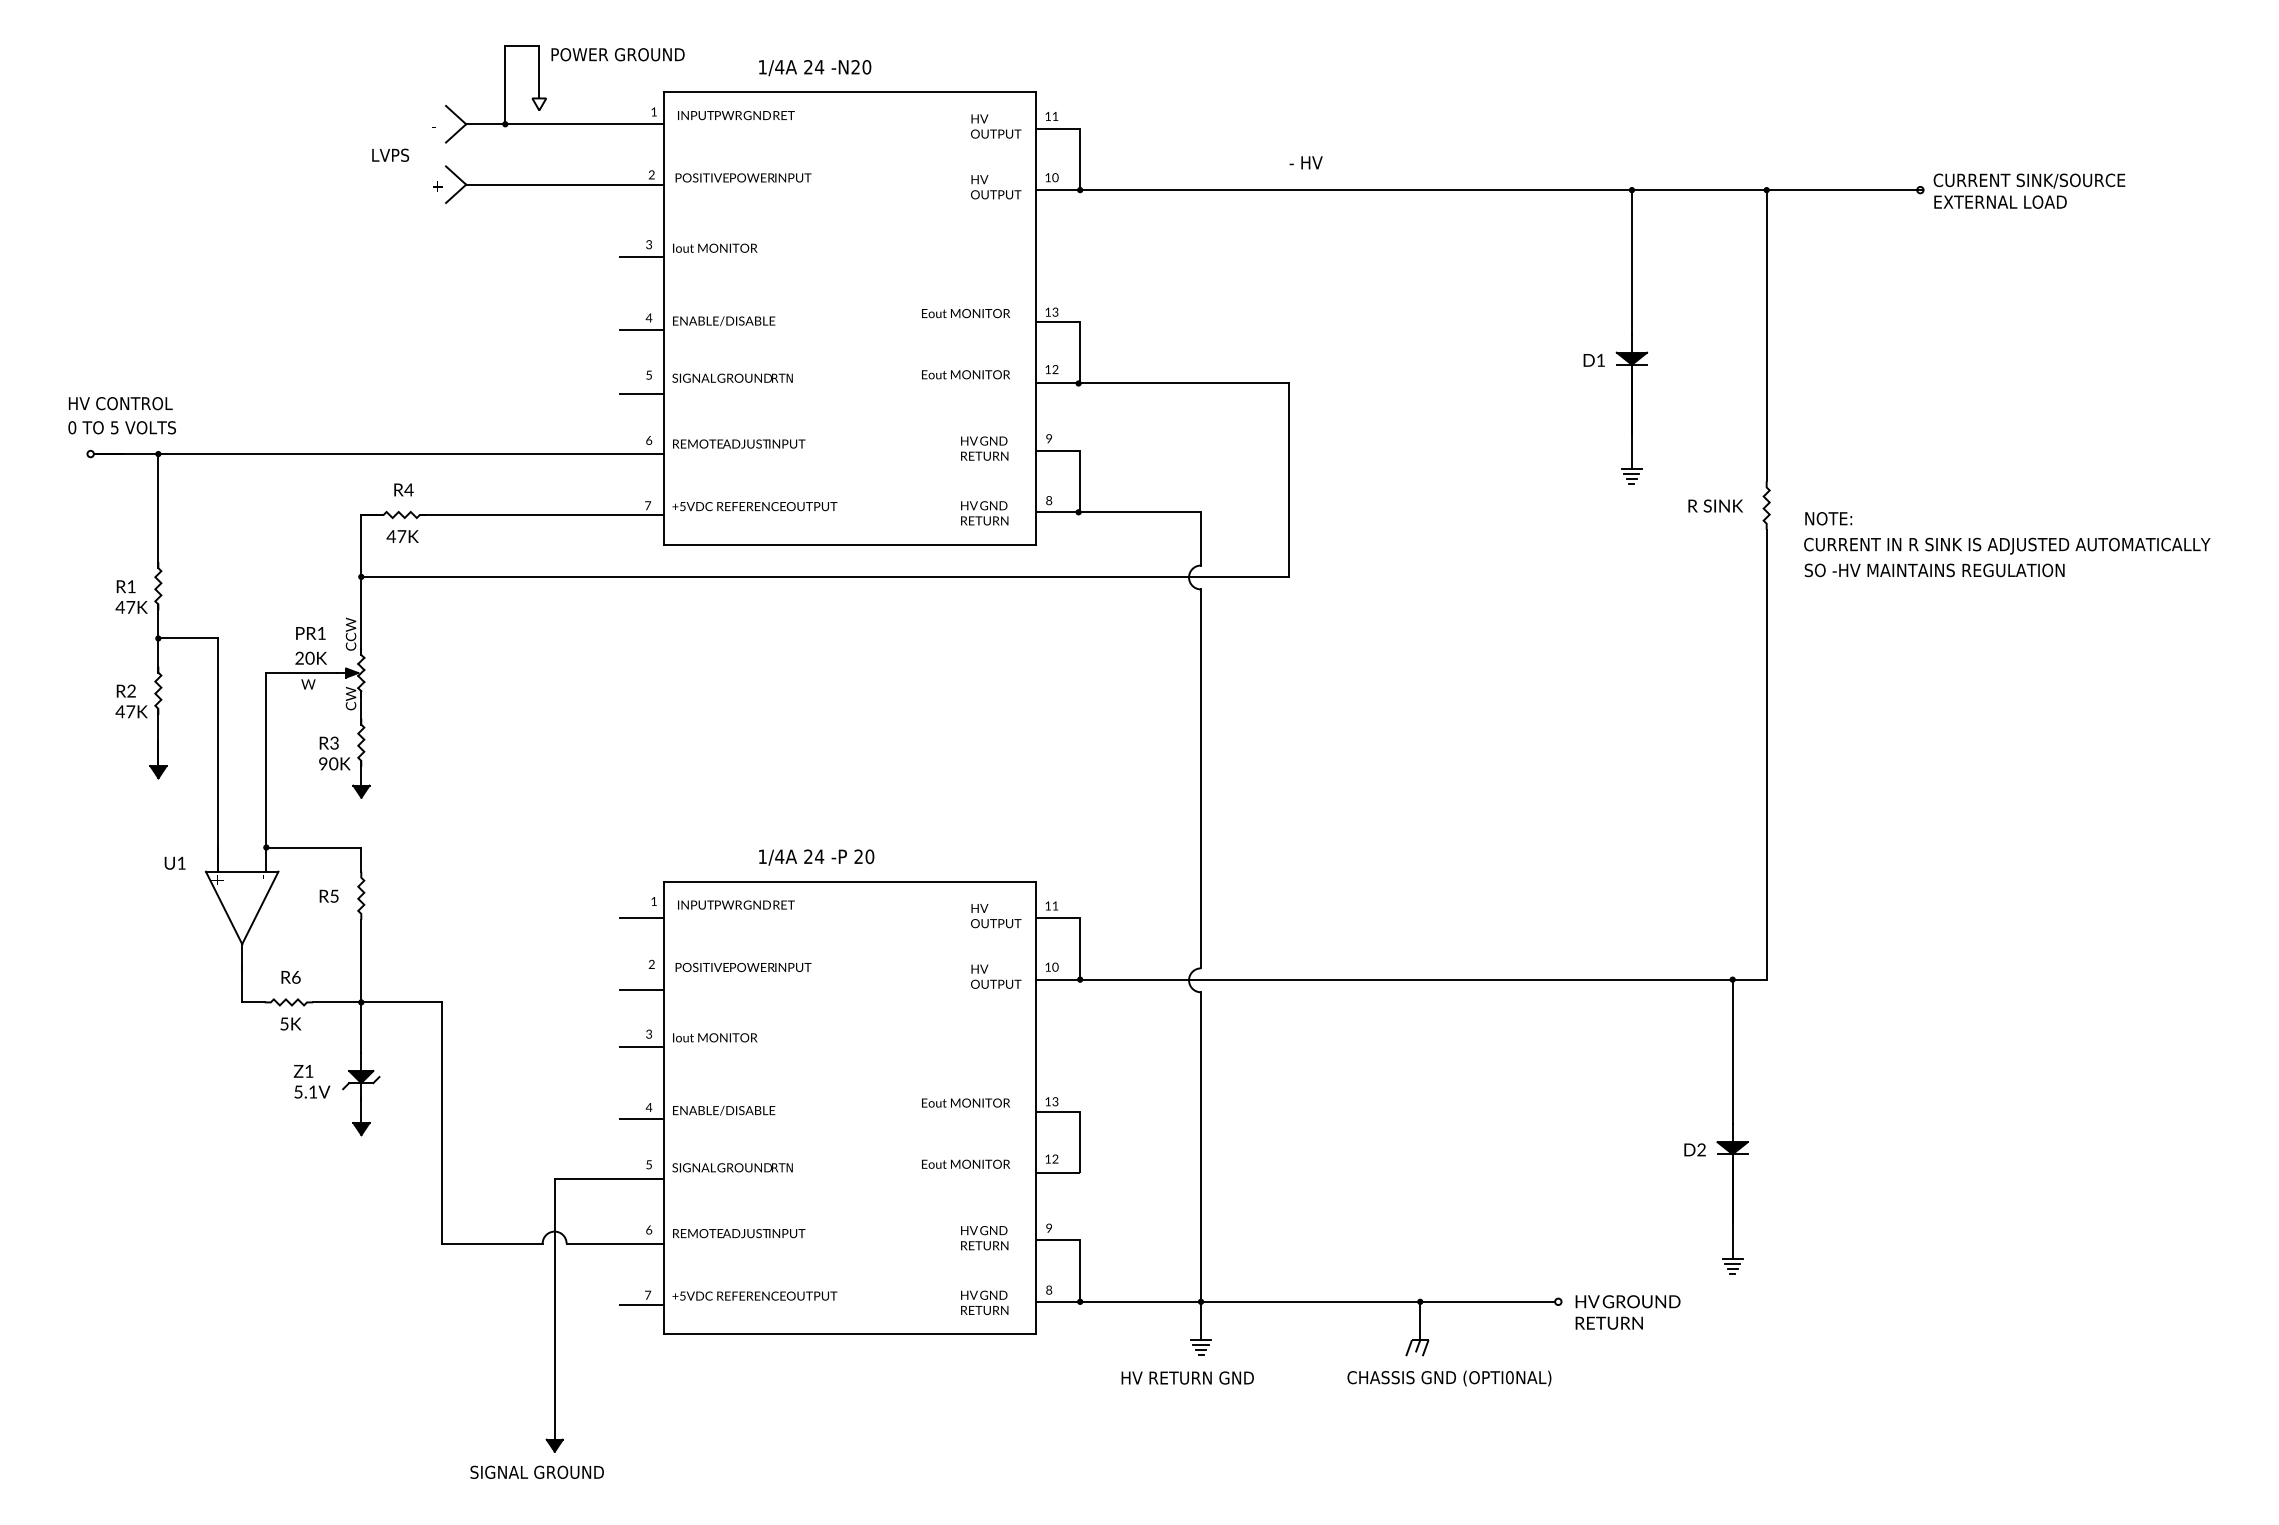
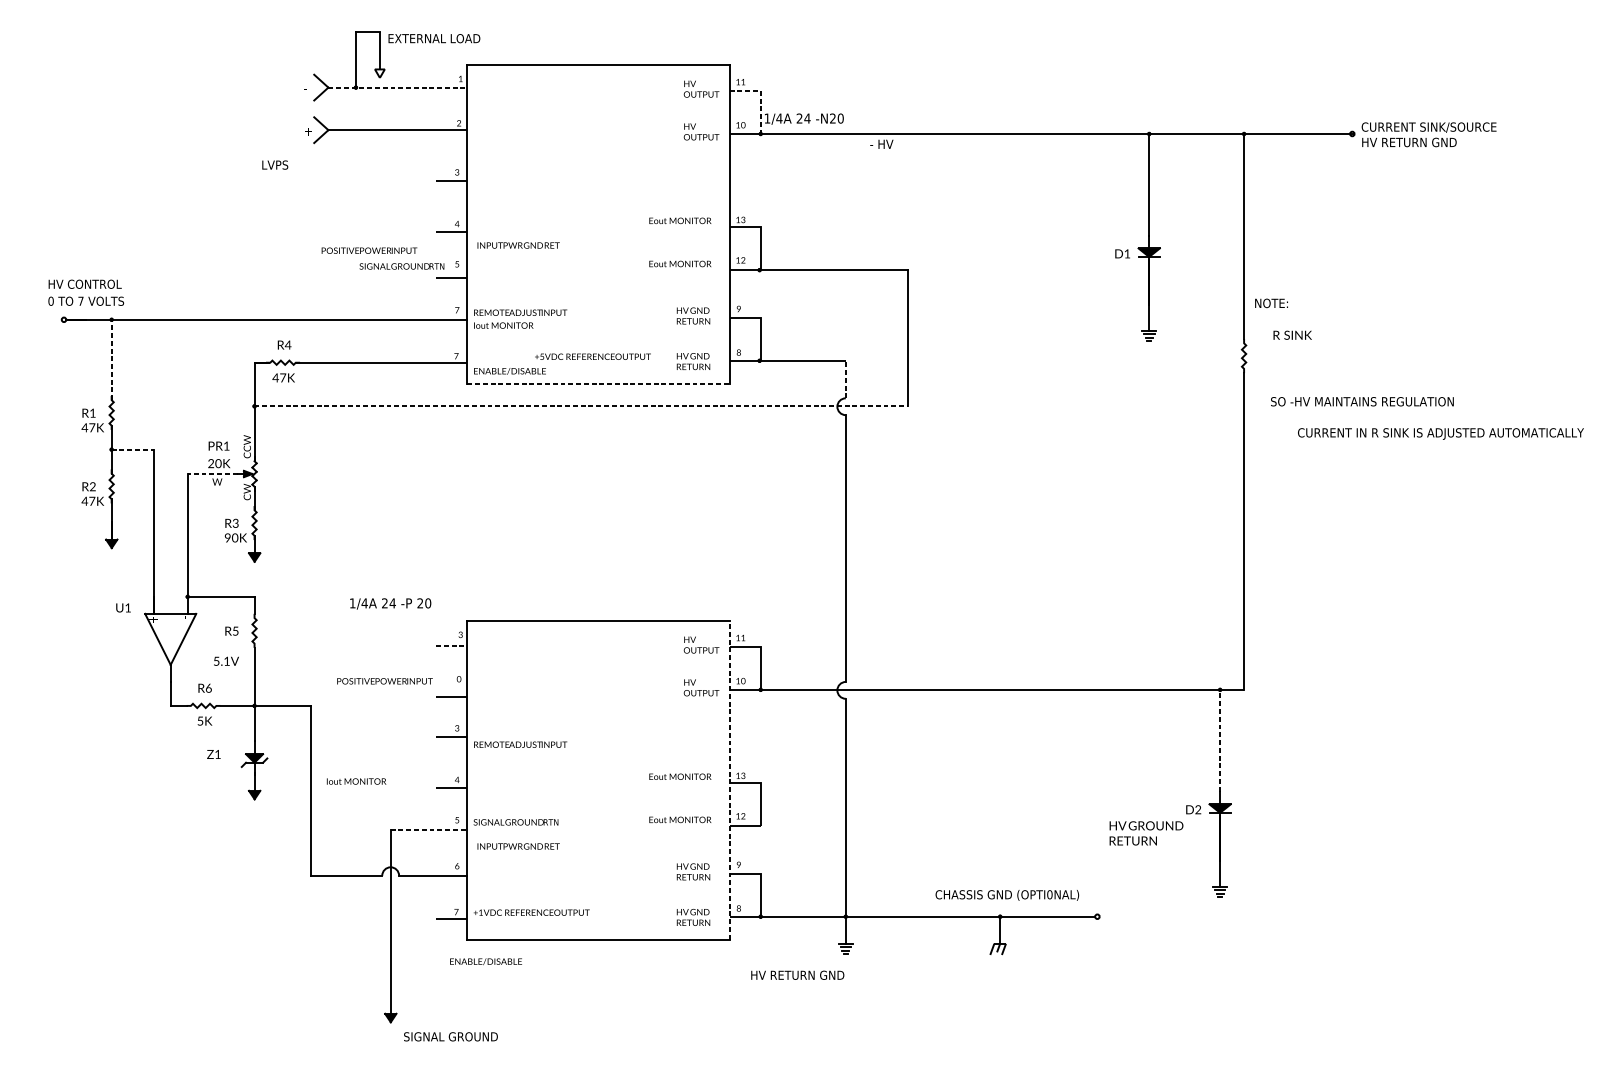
text: (618, 54) -> (435, 38), POWER GROUND -> EXTERNAL LOAD
text: (815, 68) -> (804, 119), moved
text: (736, 115) -> (518, 245), moved
line: (564, 124) -> (397, 87), solid -> dashed
line: (1080, 136) -> (760, 96), solid -> dashed
text: (390, 154) -> (275, 164), moved
text: (1305, 162) -> (881, 144), moved
text: (743, 177) -> (369, 250), moved
text: (2002, 201) -> (1410, 141), EXTERNAL LOAD -> HV RETURN GND
text: (715, 247) -> (503, 325), moved
text: (724, 321) -> (510, 371), moved
text: (732, 377) -> (401, 265), moved
text: (114, 427) -> (80, 301), 5 -> 7
text: (649, 440) -> (457, 310), 6 -> 7
text: (1715, 505) -> (1292, 334), moved
text: (754, 506) -> (592, 356), moved
line: (158, 510) -> (111, 359), solid -> dashed
text: (1828, 518) -> (1271, 303), moved
line: (1201, 538) -> (846, 379), solid -> dashed
line: (850, 544) -> (599, 383), solid -> dashed
text: (2007, 545) -> (1441, 433), moved
line: (824, 576) -> (580, 406), solid -> dashed
line: (188, 638) -> (132, 449), solid -> dashed
line: (301, 673) -> (212, 474), solid -> dashed
text: (816, 857) -> (390, 603), moved
text: (653, 901) -> (460, 634), 1 -> 3
text: (736, 904) -> (518, 846), moved
line: (641, 917) -> (451, 646), solid -> dashed
text: (651, 965) -> (458, 679), 2 -> 0
text: (743, 966) -> (384, 680), moved
text: (715, 1037) -> (356, 781), moved
line: (1732, 1051) -> (1220, 740), solid -> dashed
text: (312, 1091) -> (226, 660), moved
line: (1036, 1107) -> (729, 779), solid -> dashed
text: (724, 1110) -> (486, 961), moved
line: (609, 1179) -> (429, 830), solid -> dashed
text: (739, 1233) -> (520, 744), moved
text: (682, 1295) -> (480, 912), +5VDC -> +1VDC
text: (1627, 1312) -> (1146, 833), moved
text: (1187, 1377) -> (797, 974), moved
text: (1449, 1378) -> (1007, 895), moved
text: (536, 1471) -> (450, 1036), moved

